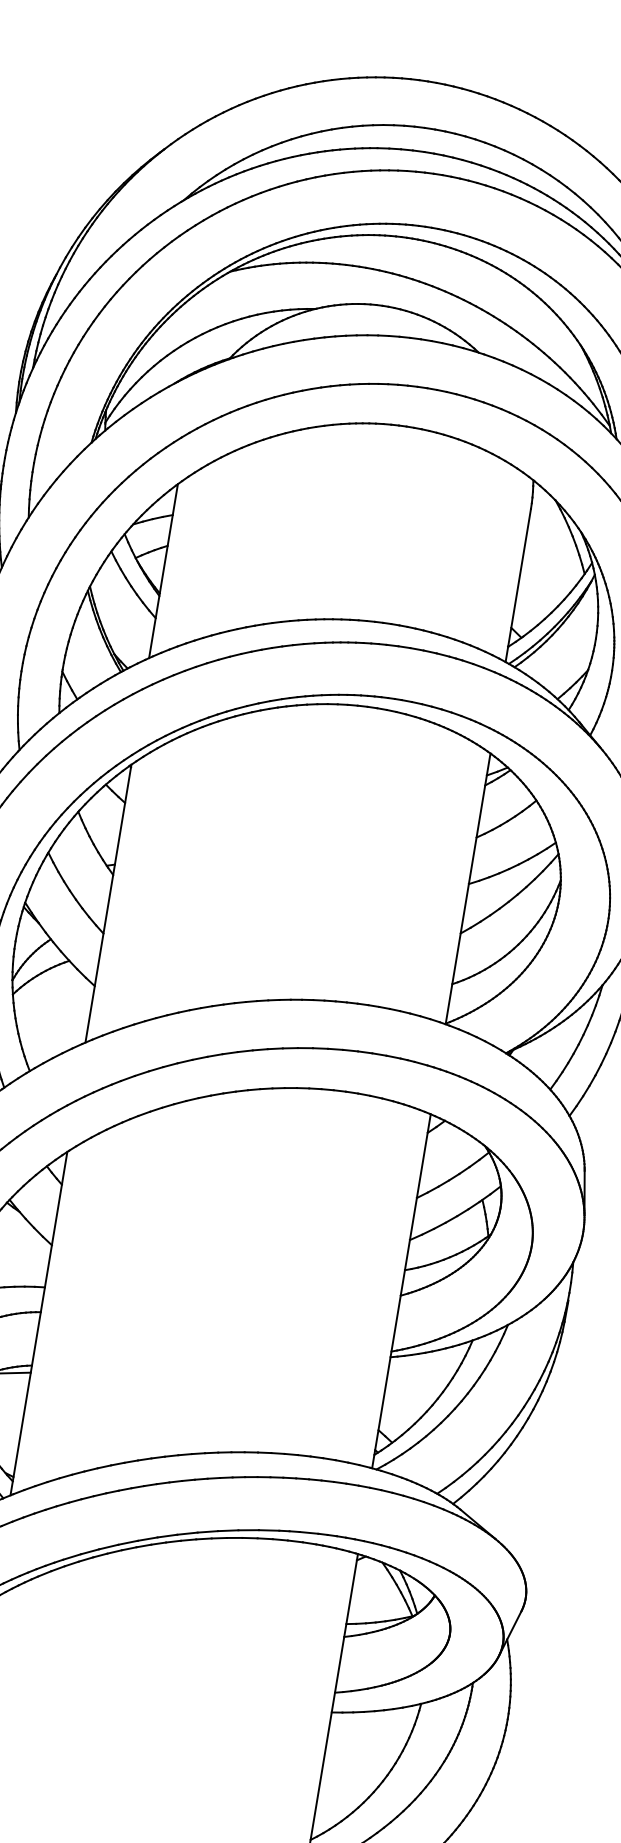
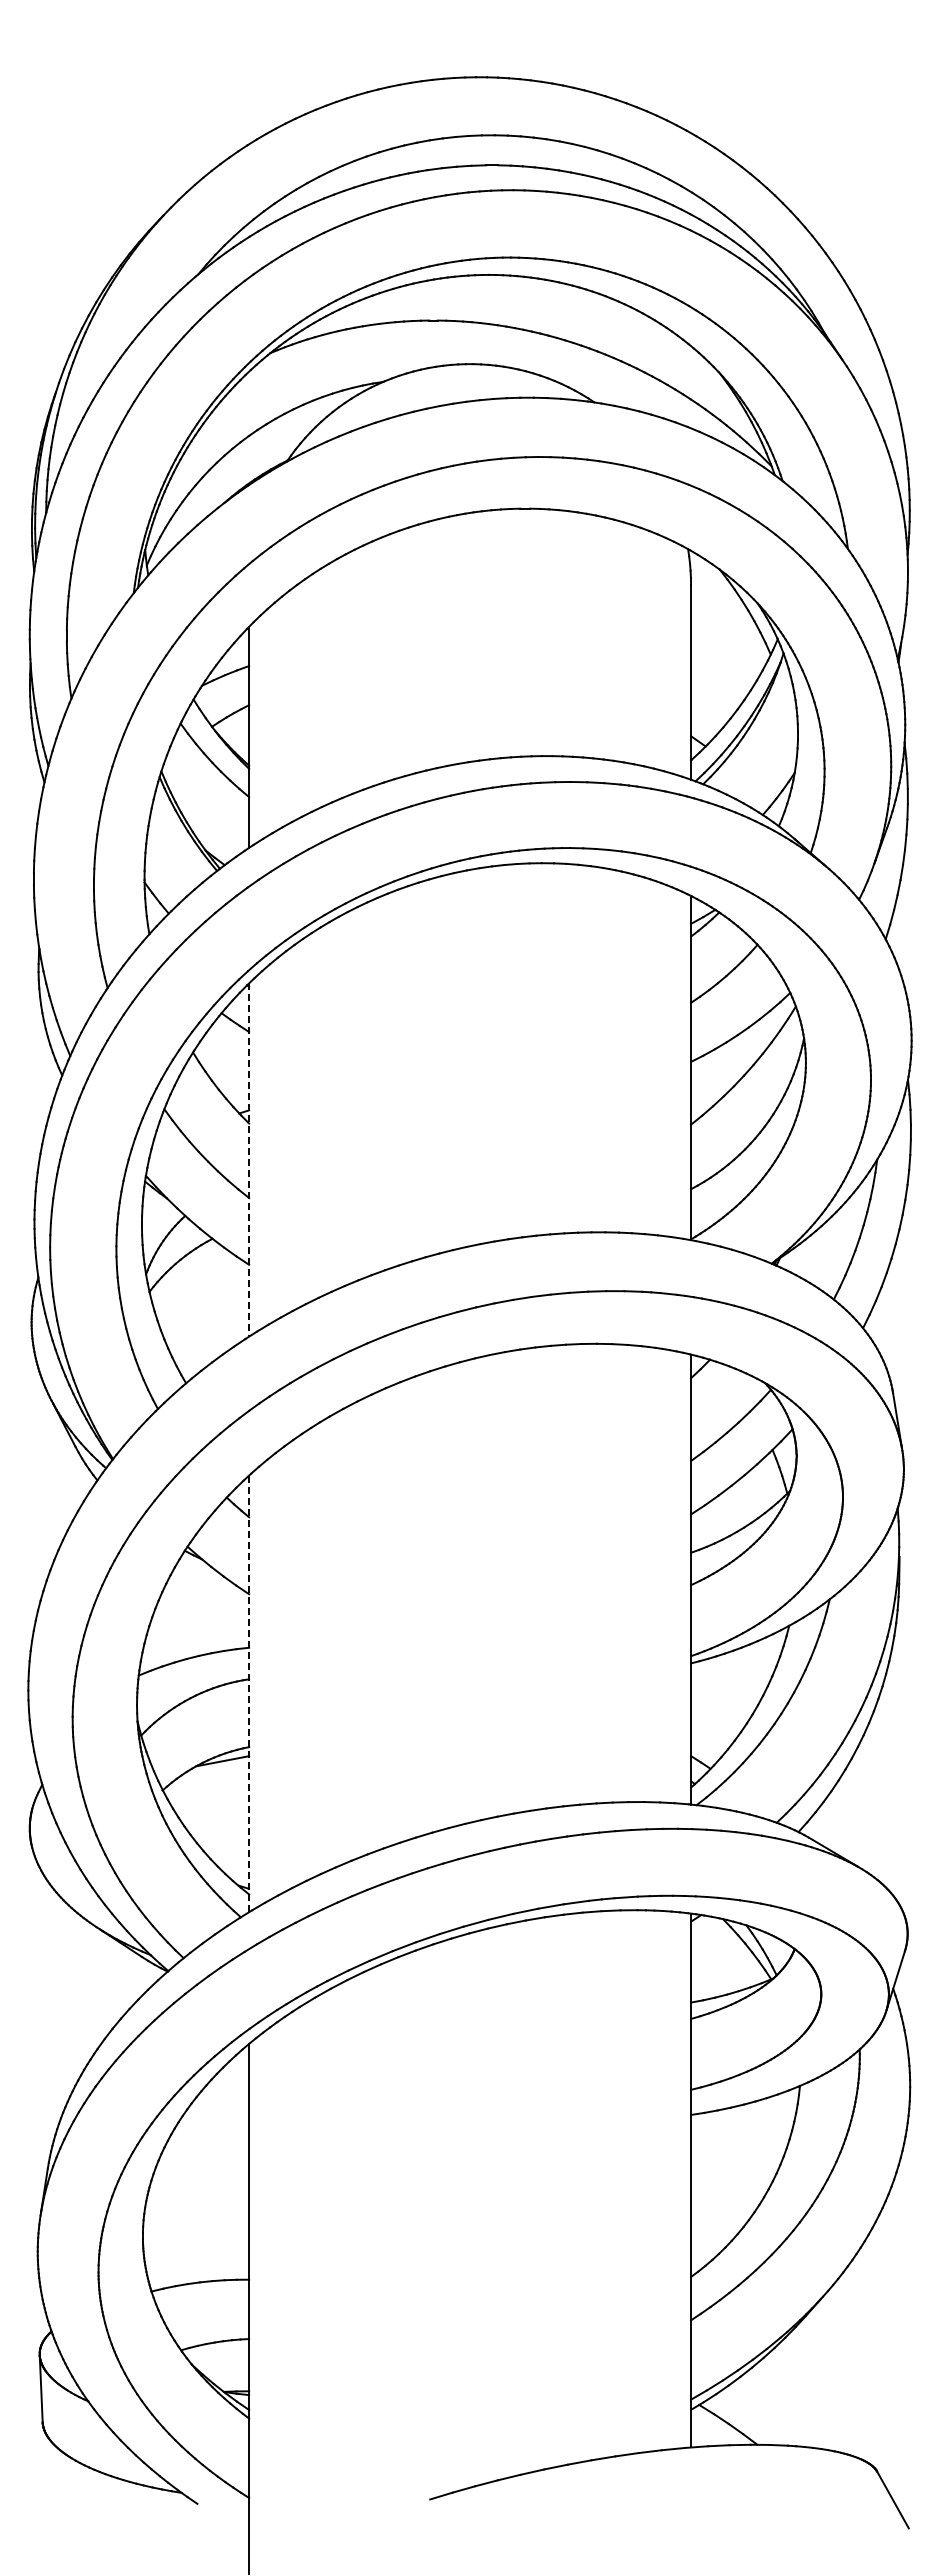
line: (108, 903) -> (249, 1159), solid -> dashed
line: (39, 1324) -> (249, 1694), solid -> dashed

